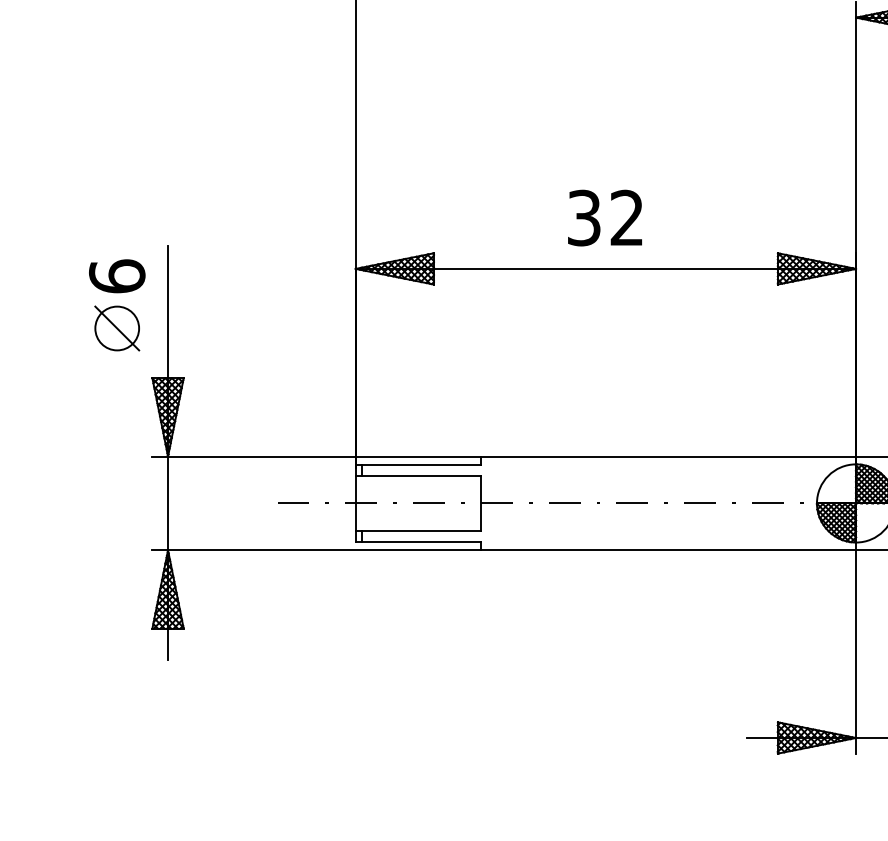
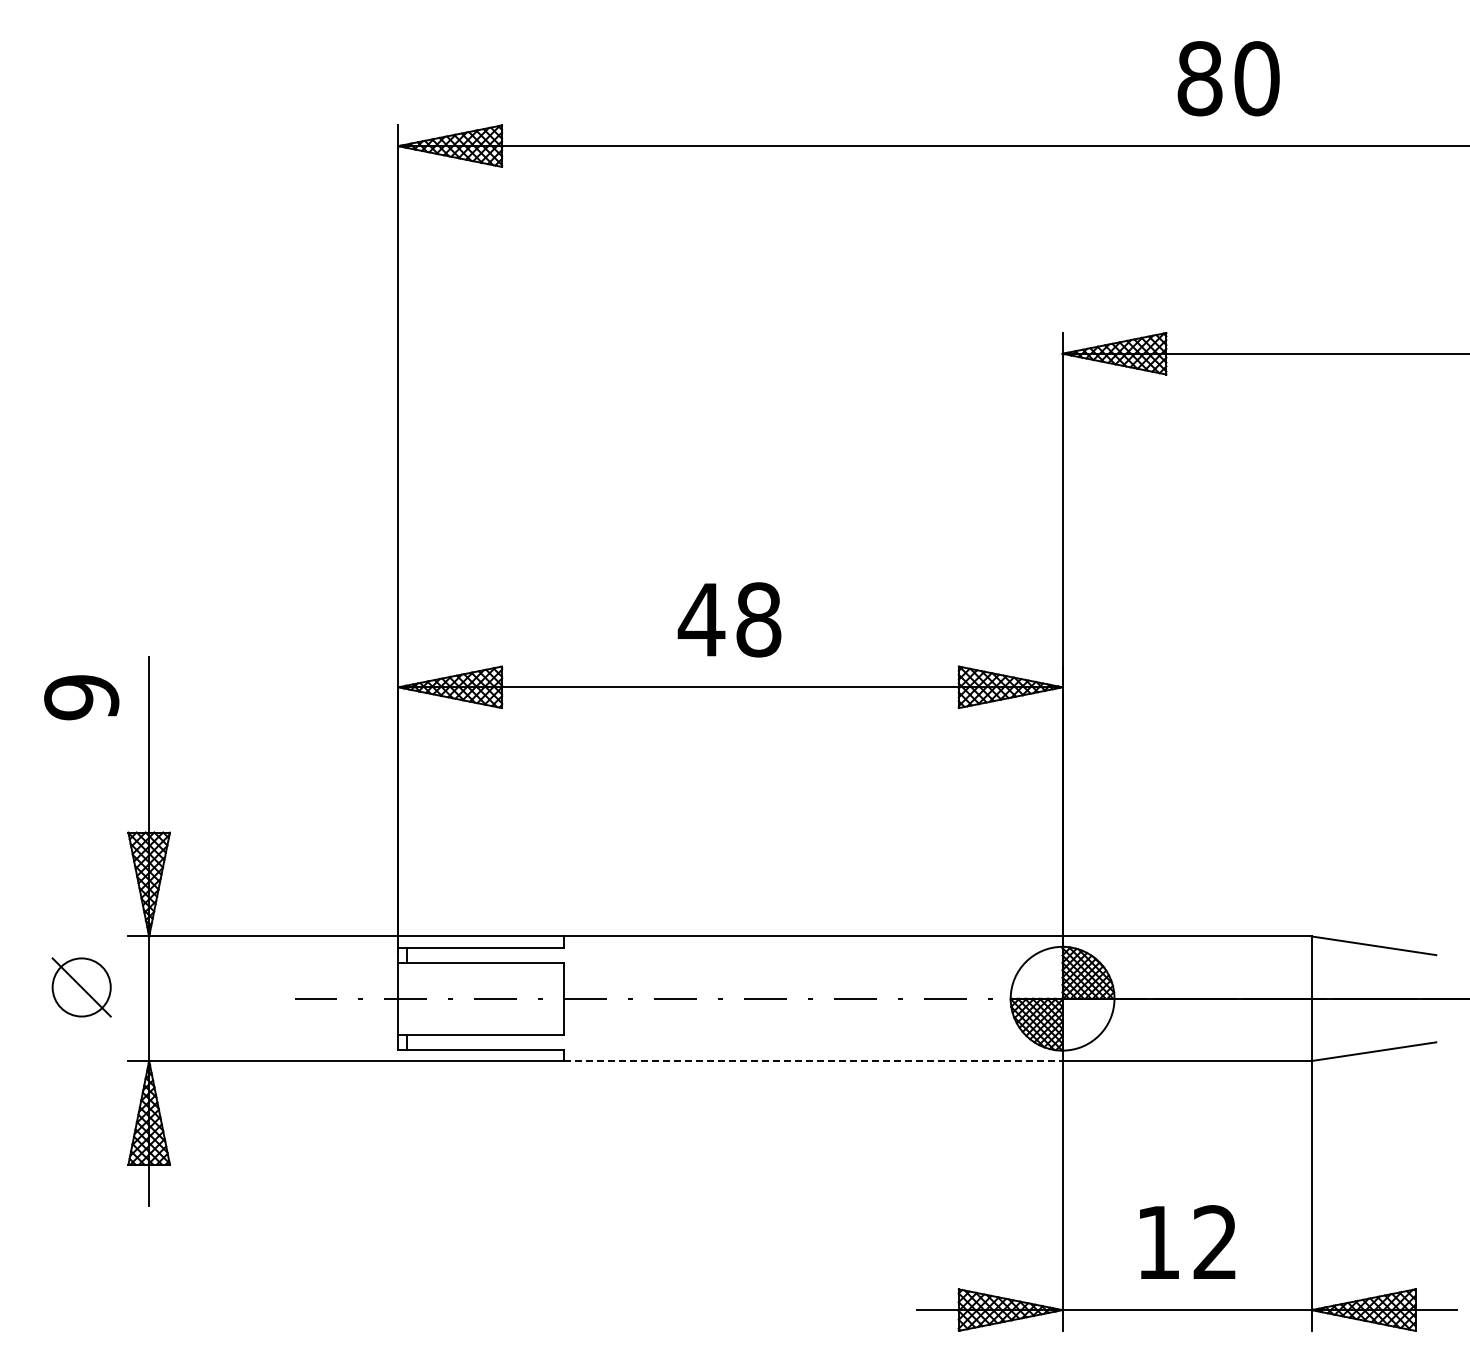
text: (605, 217) -> (729, 619), 32 -> 48
text: (117, 276) -> (81, 697), 6 -> 9
part: (117, 328) -> (81, 987), moved
line: (668, 550) -> (813, 1061), solid -> dashed

